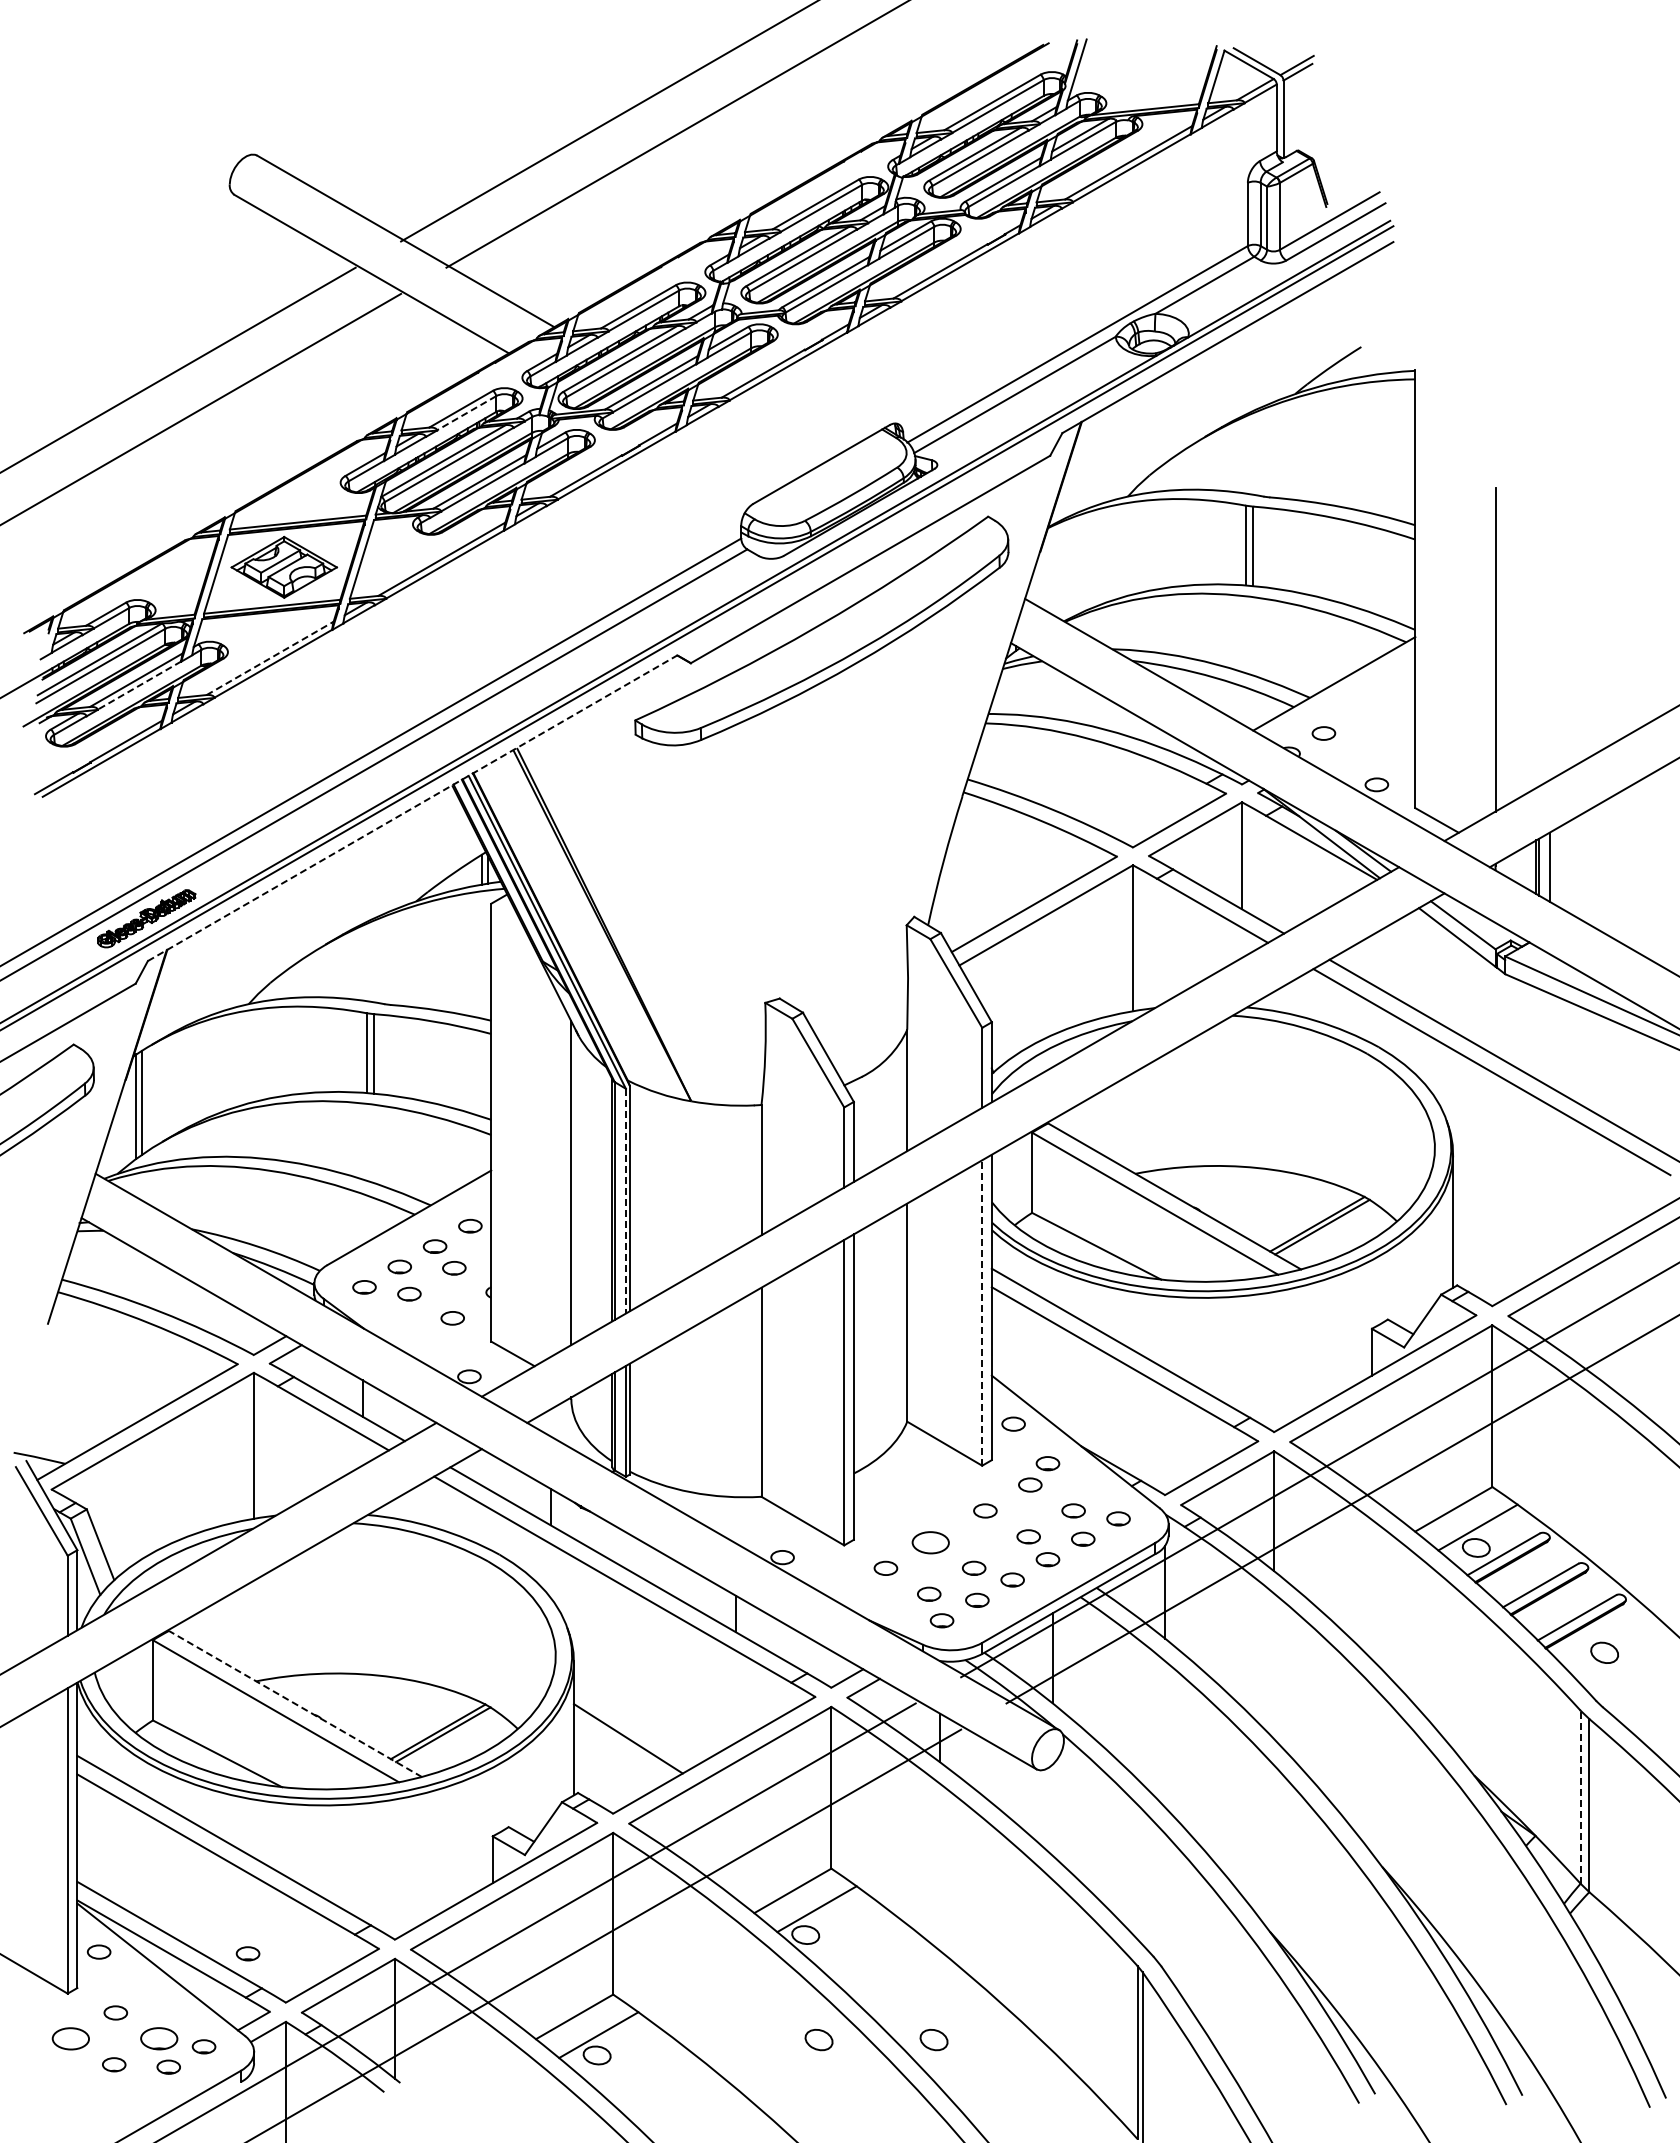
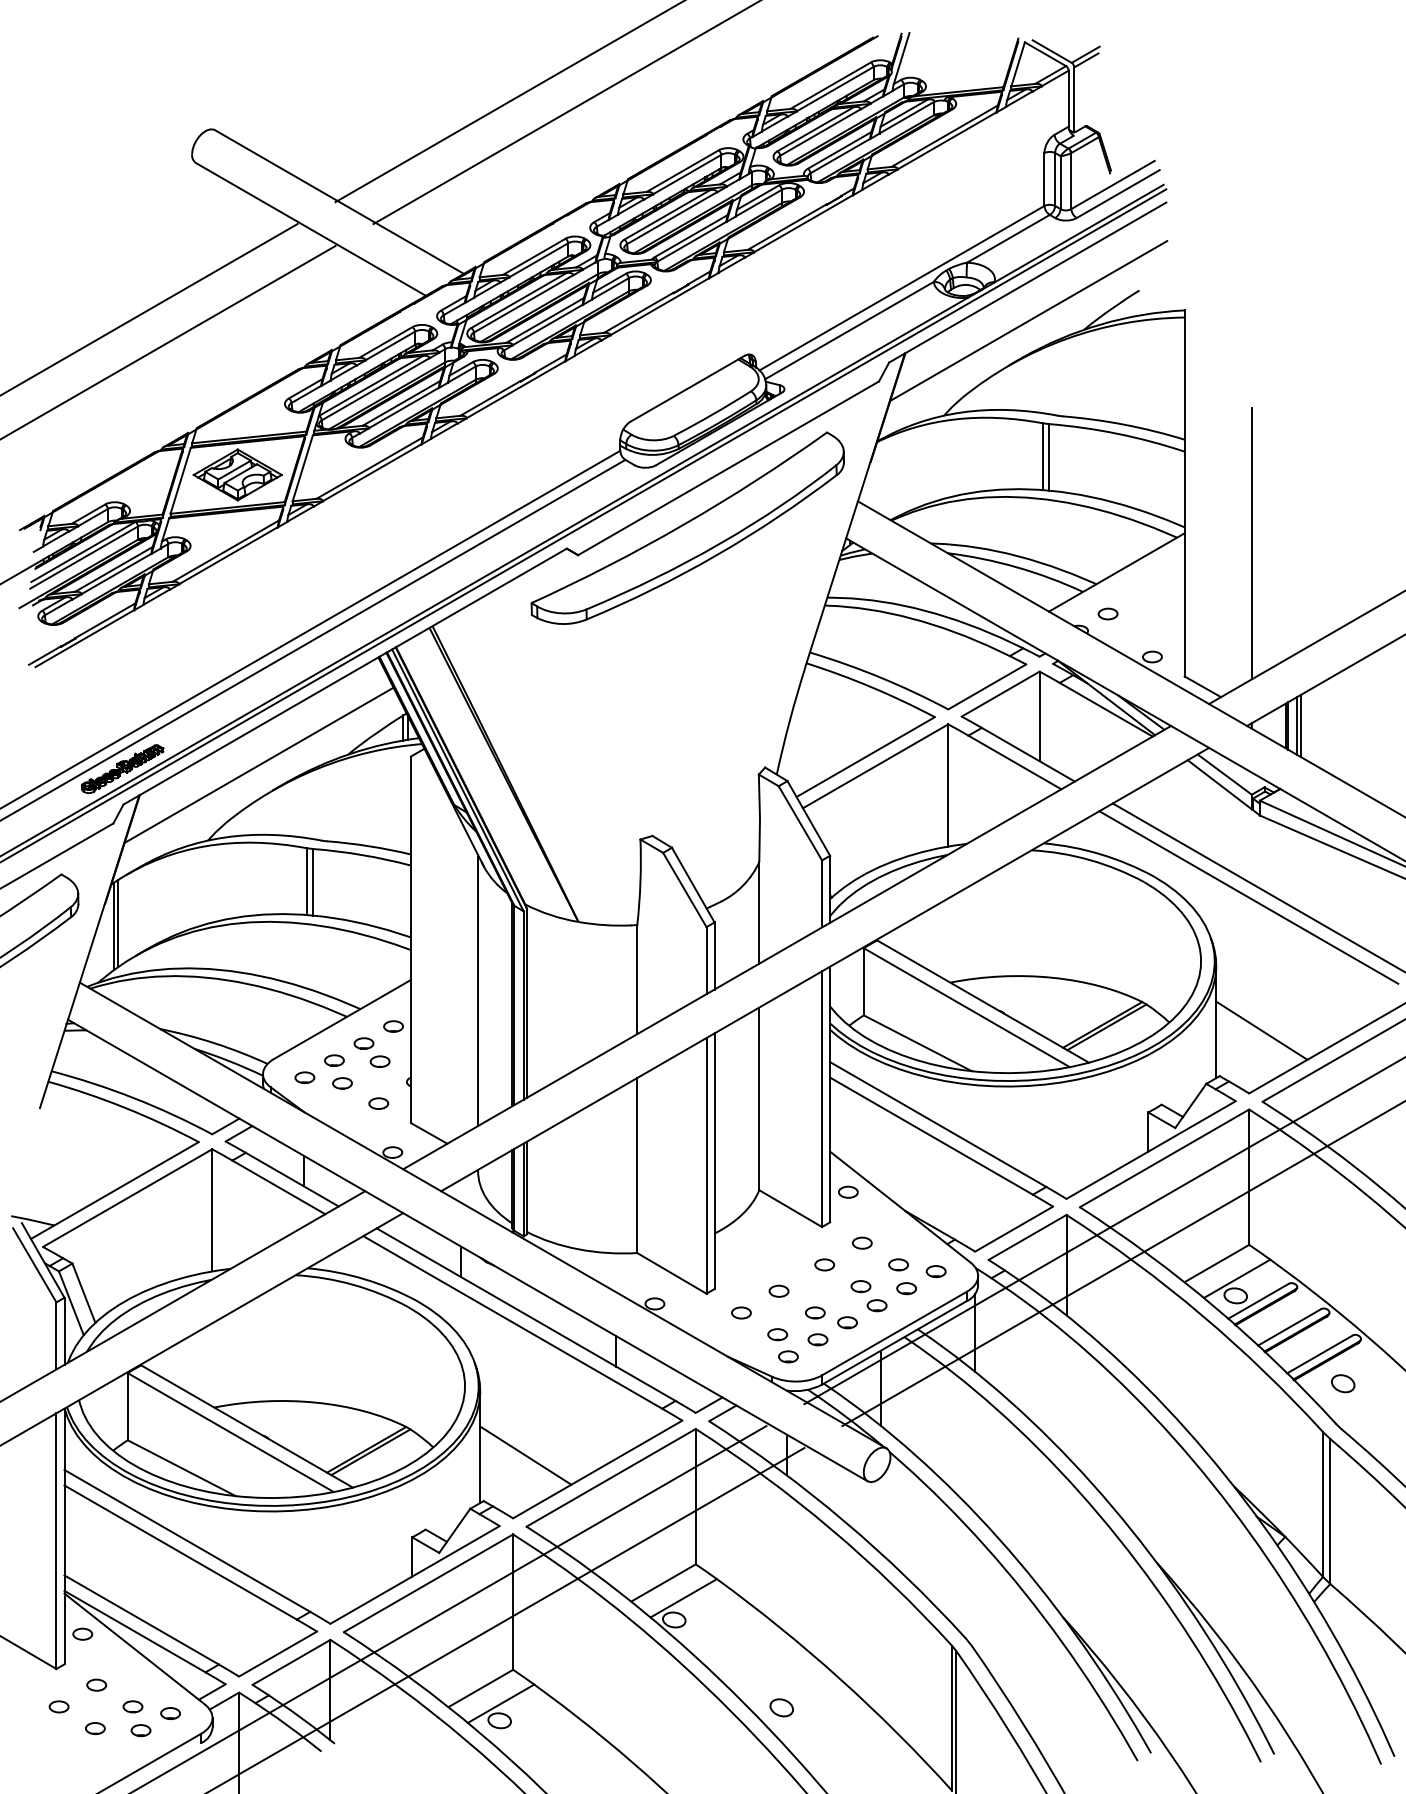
line: (1228, 383) -> (1028, 321), added
line: (466, 413) -> (390, 346), dashed -> solid
line: (270, 658) -> (226, 551), dashed -> solid
line: (139, 685) -> (116, 573), dashed -> solid
line: (412, 808) -> (345, 676), dashed -> solid
line: (1553, 867) -> (1300, 726), added
line: (309, 913) -> (258, 764), added
line: (625, 1201) -> (523, 1005), dashed -> solid
line: (1507, 1230) -> (1261, 1030), added
line: (982, 1313) -> (822, 1099), dashed -> solid
part: (1047, 1463) -> (876, 1225), removed
part: (930, 1541) -> (778, 1290), size x0.62
line: (295, 1703) -> (247, 1426), dashed -> solid
line: (1580, 1797) -> (1322, 1504), dashed -> solid
part: (247, 1953) -> (206, 1635), removed
part: (70, 2038) -> (58, 1706), size x0.62
part: (158, 2038) -> (132, 1706), size x0.62
part: (818, 2039) -> (685, 1707), removed

